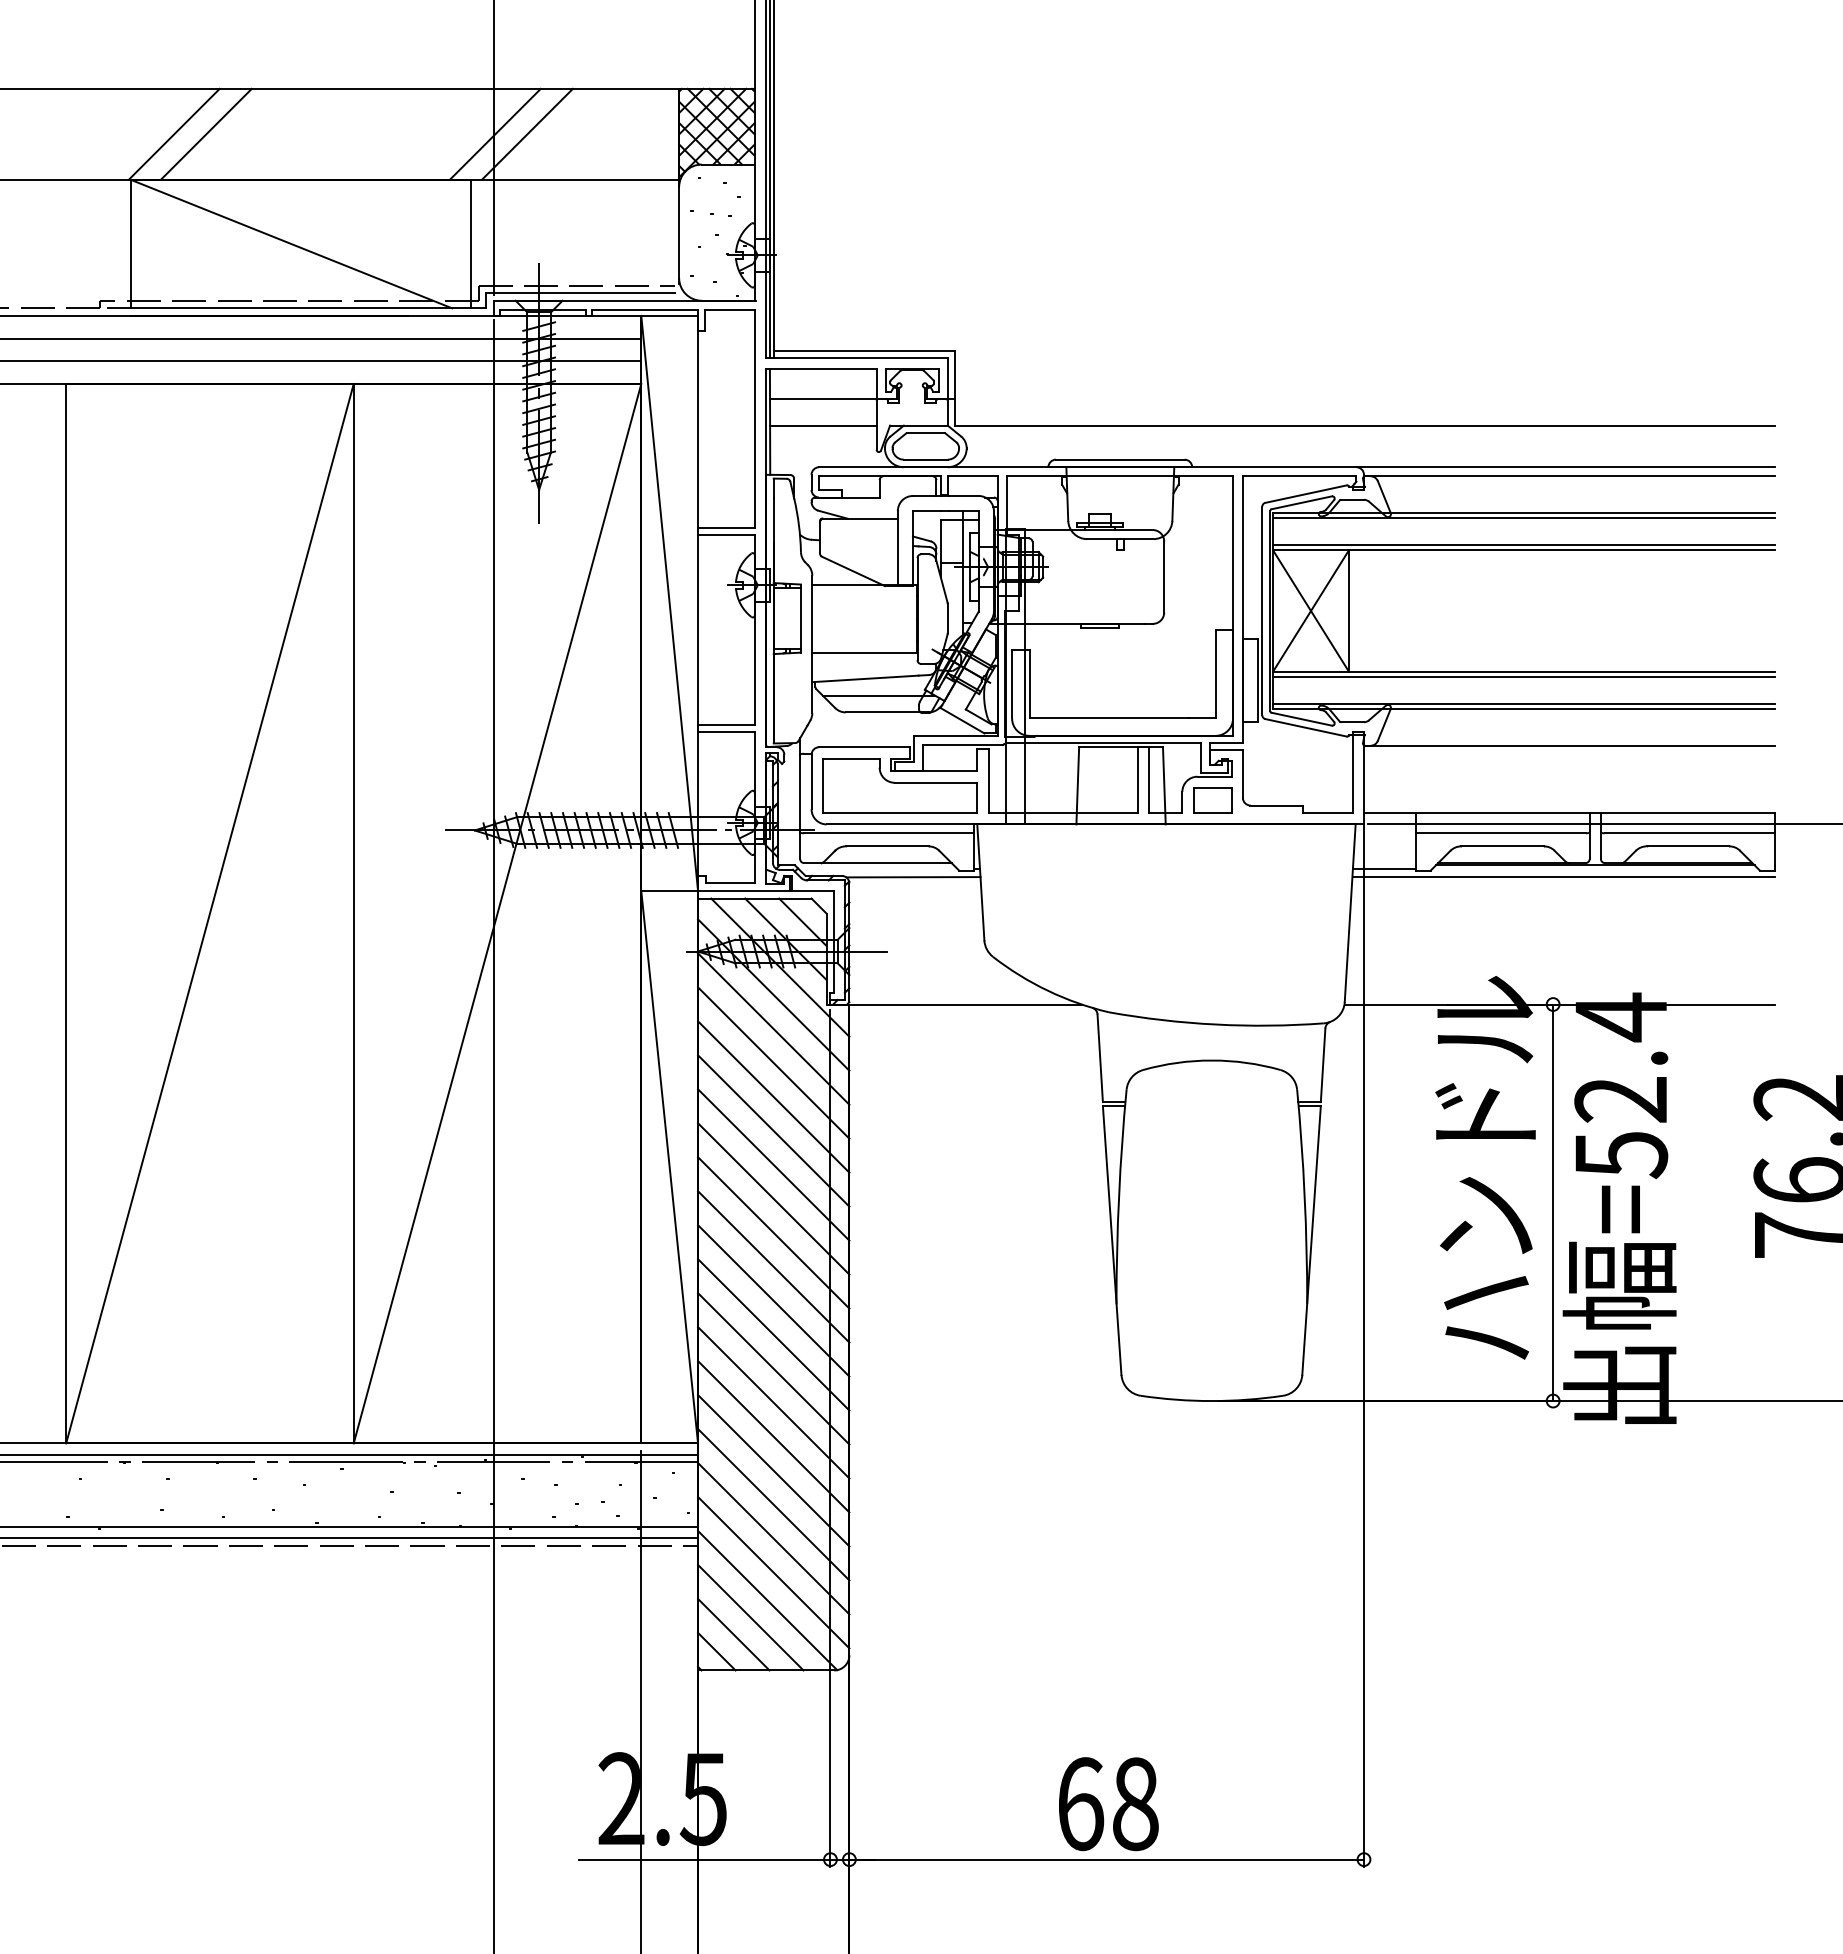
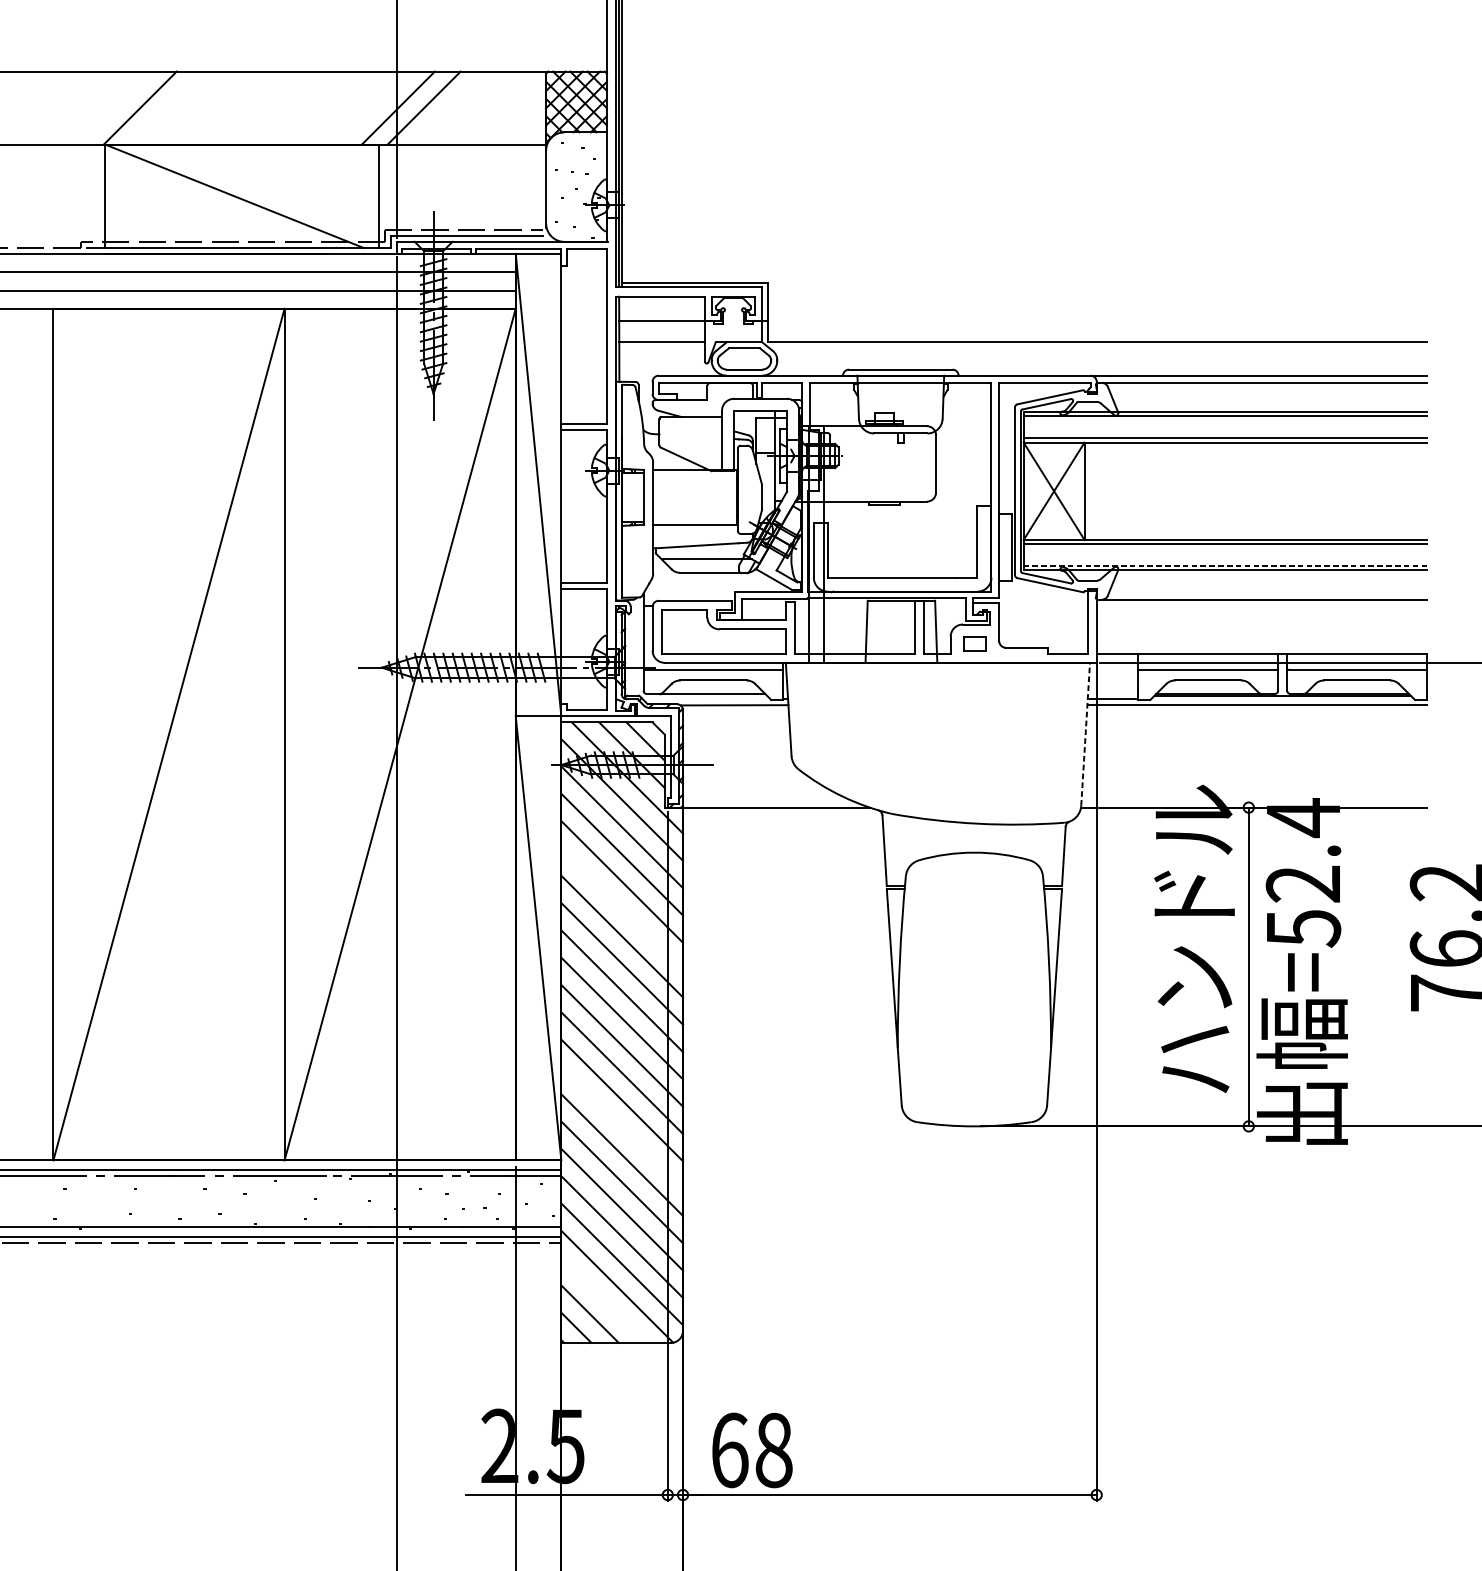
line: (206, 133) -> (166, 107), removed
line: (1524, 704) -> (1225, 566), solid -> dashed
part: (1212, 800) -> (974, 643), size x0.7
line: (1350, 912) -> (1085, 733), solid -> dashed
line: (773, 1130) -> (622, 908), removed
line: (773, 1402) -> (622, 1127), removed
line: (750, 1617) -> (603, 1300), removed
text: (1108, 1804) -> (752, 1450), moved

